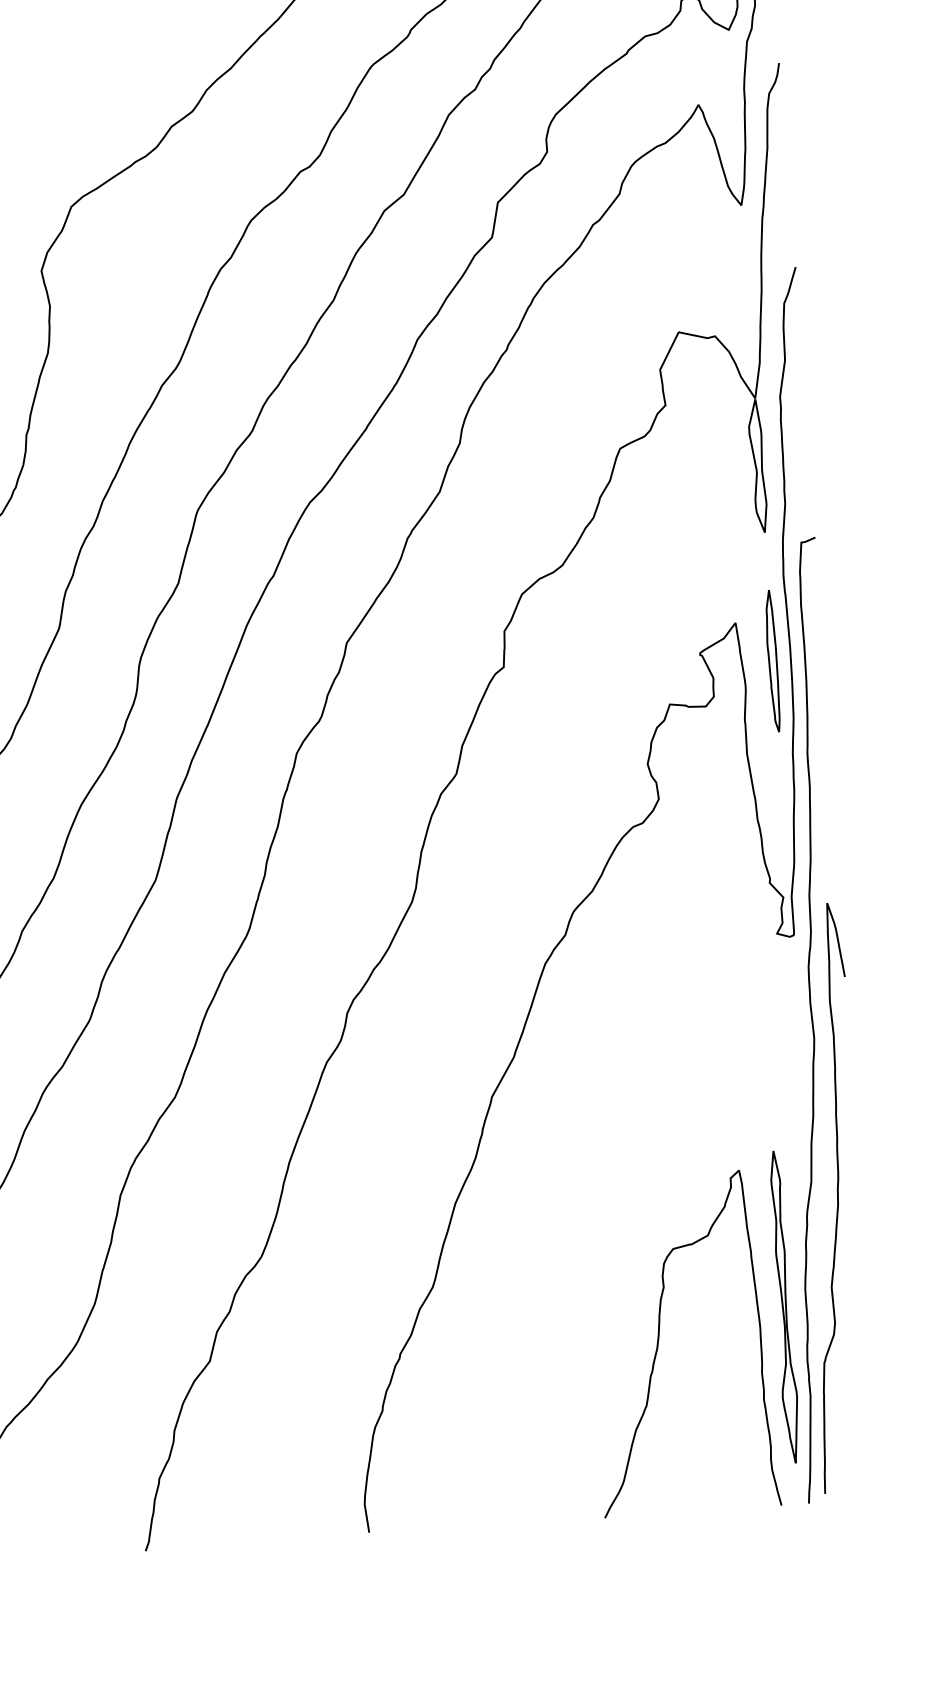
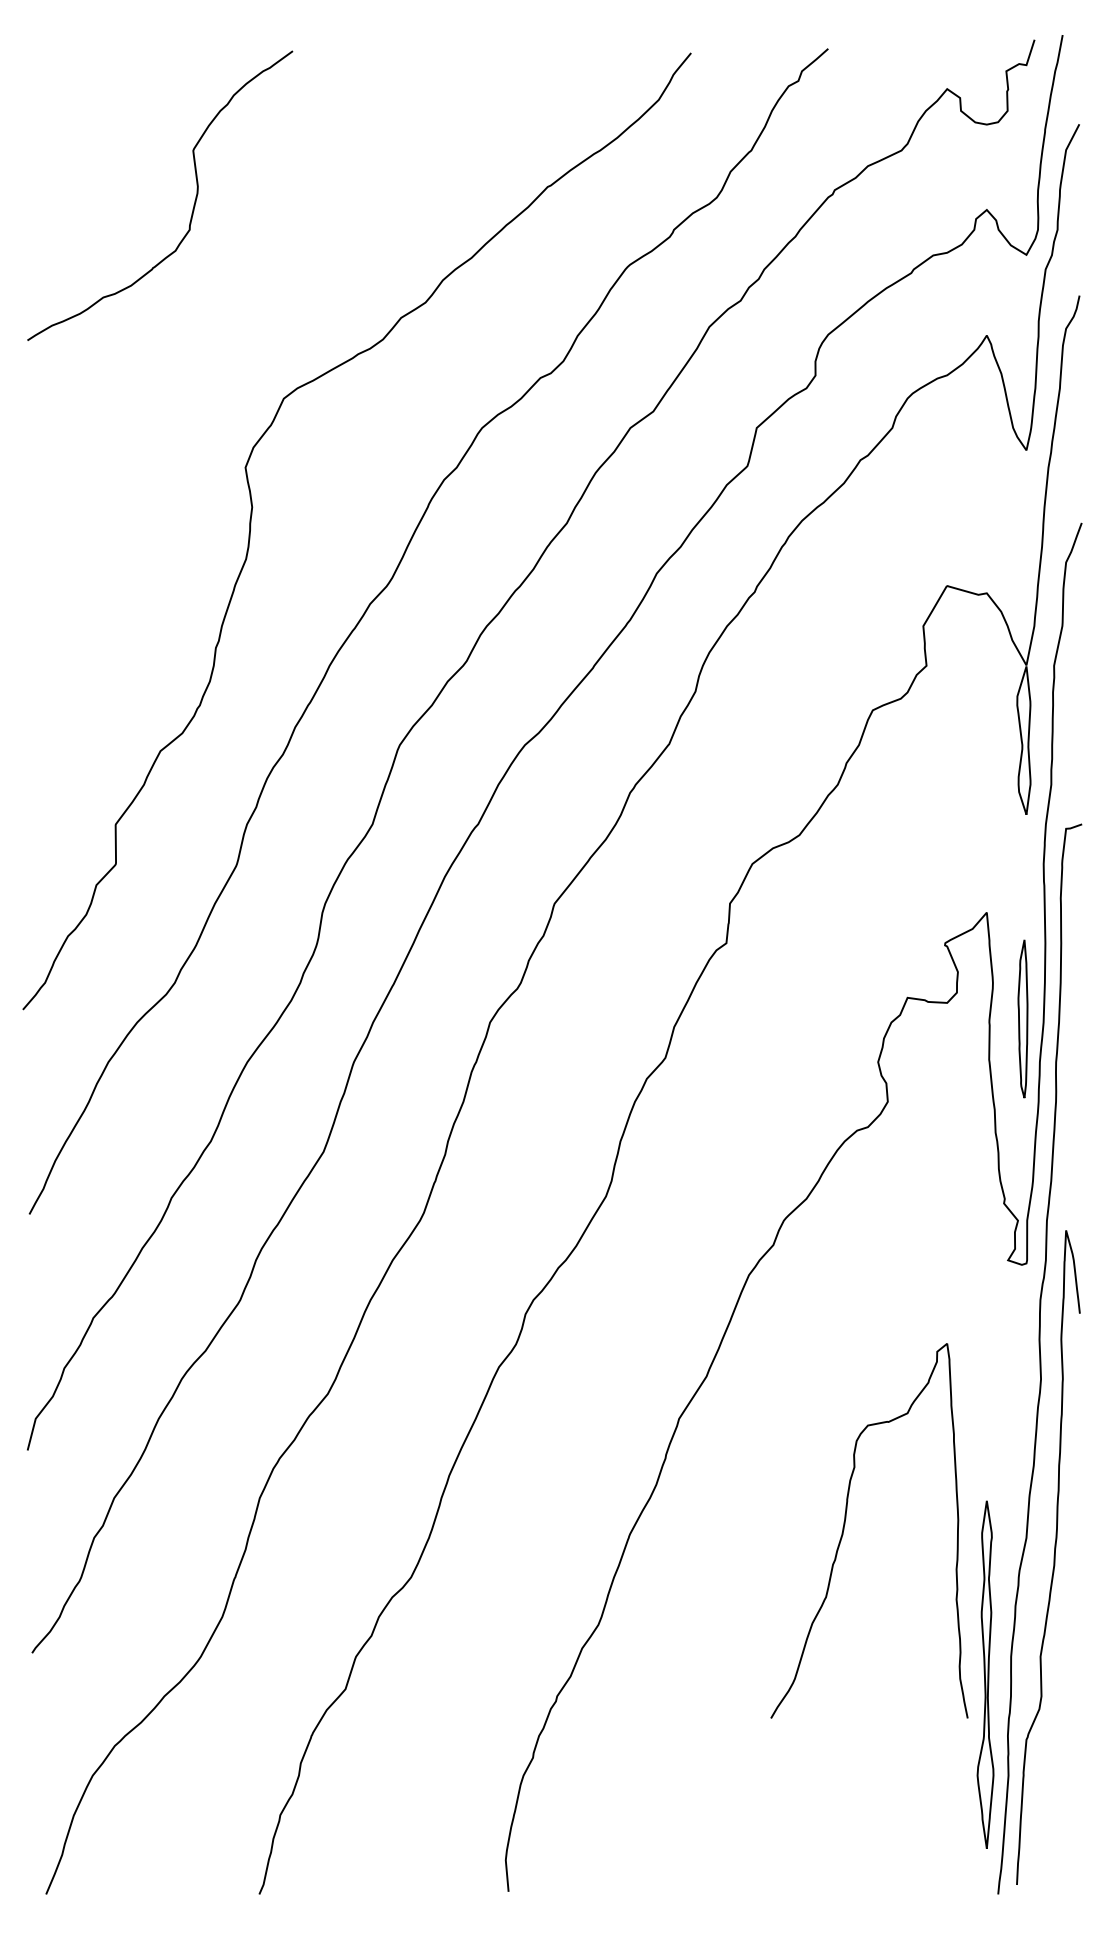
part: (772, 660) -> (1022, 1018), moved
curve: (659, 1339) -> (845, 1524), moved

